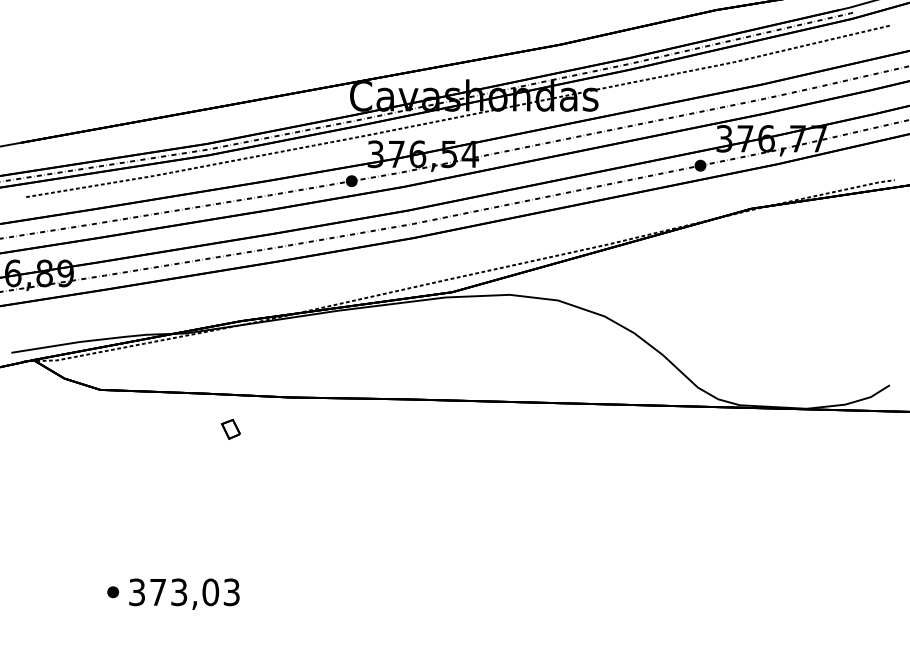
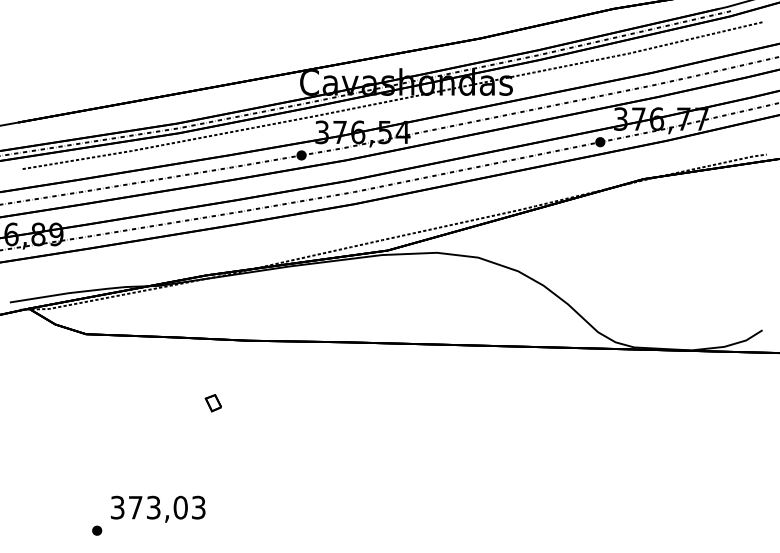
part: (230, 428) -> (213, 402), moved
part: (112, 592) -> (96, 530), moved

